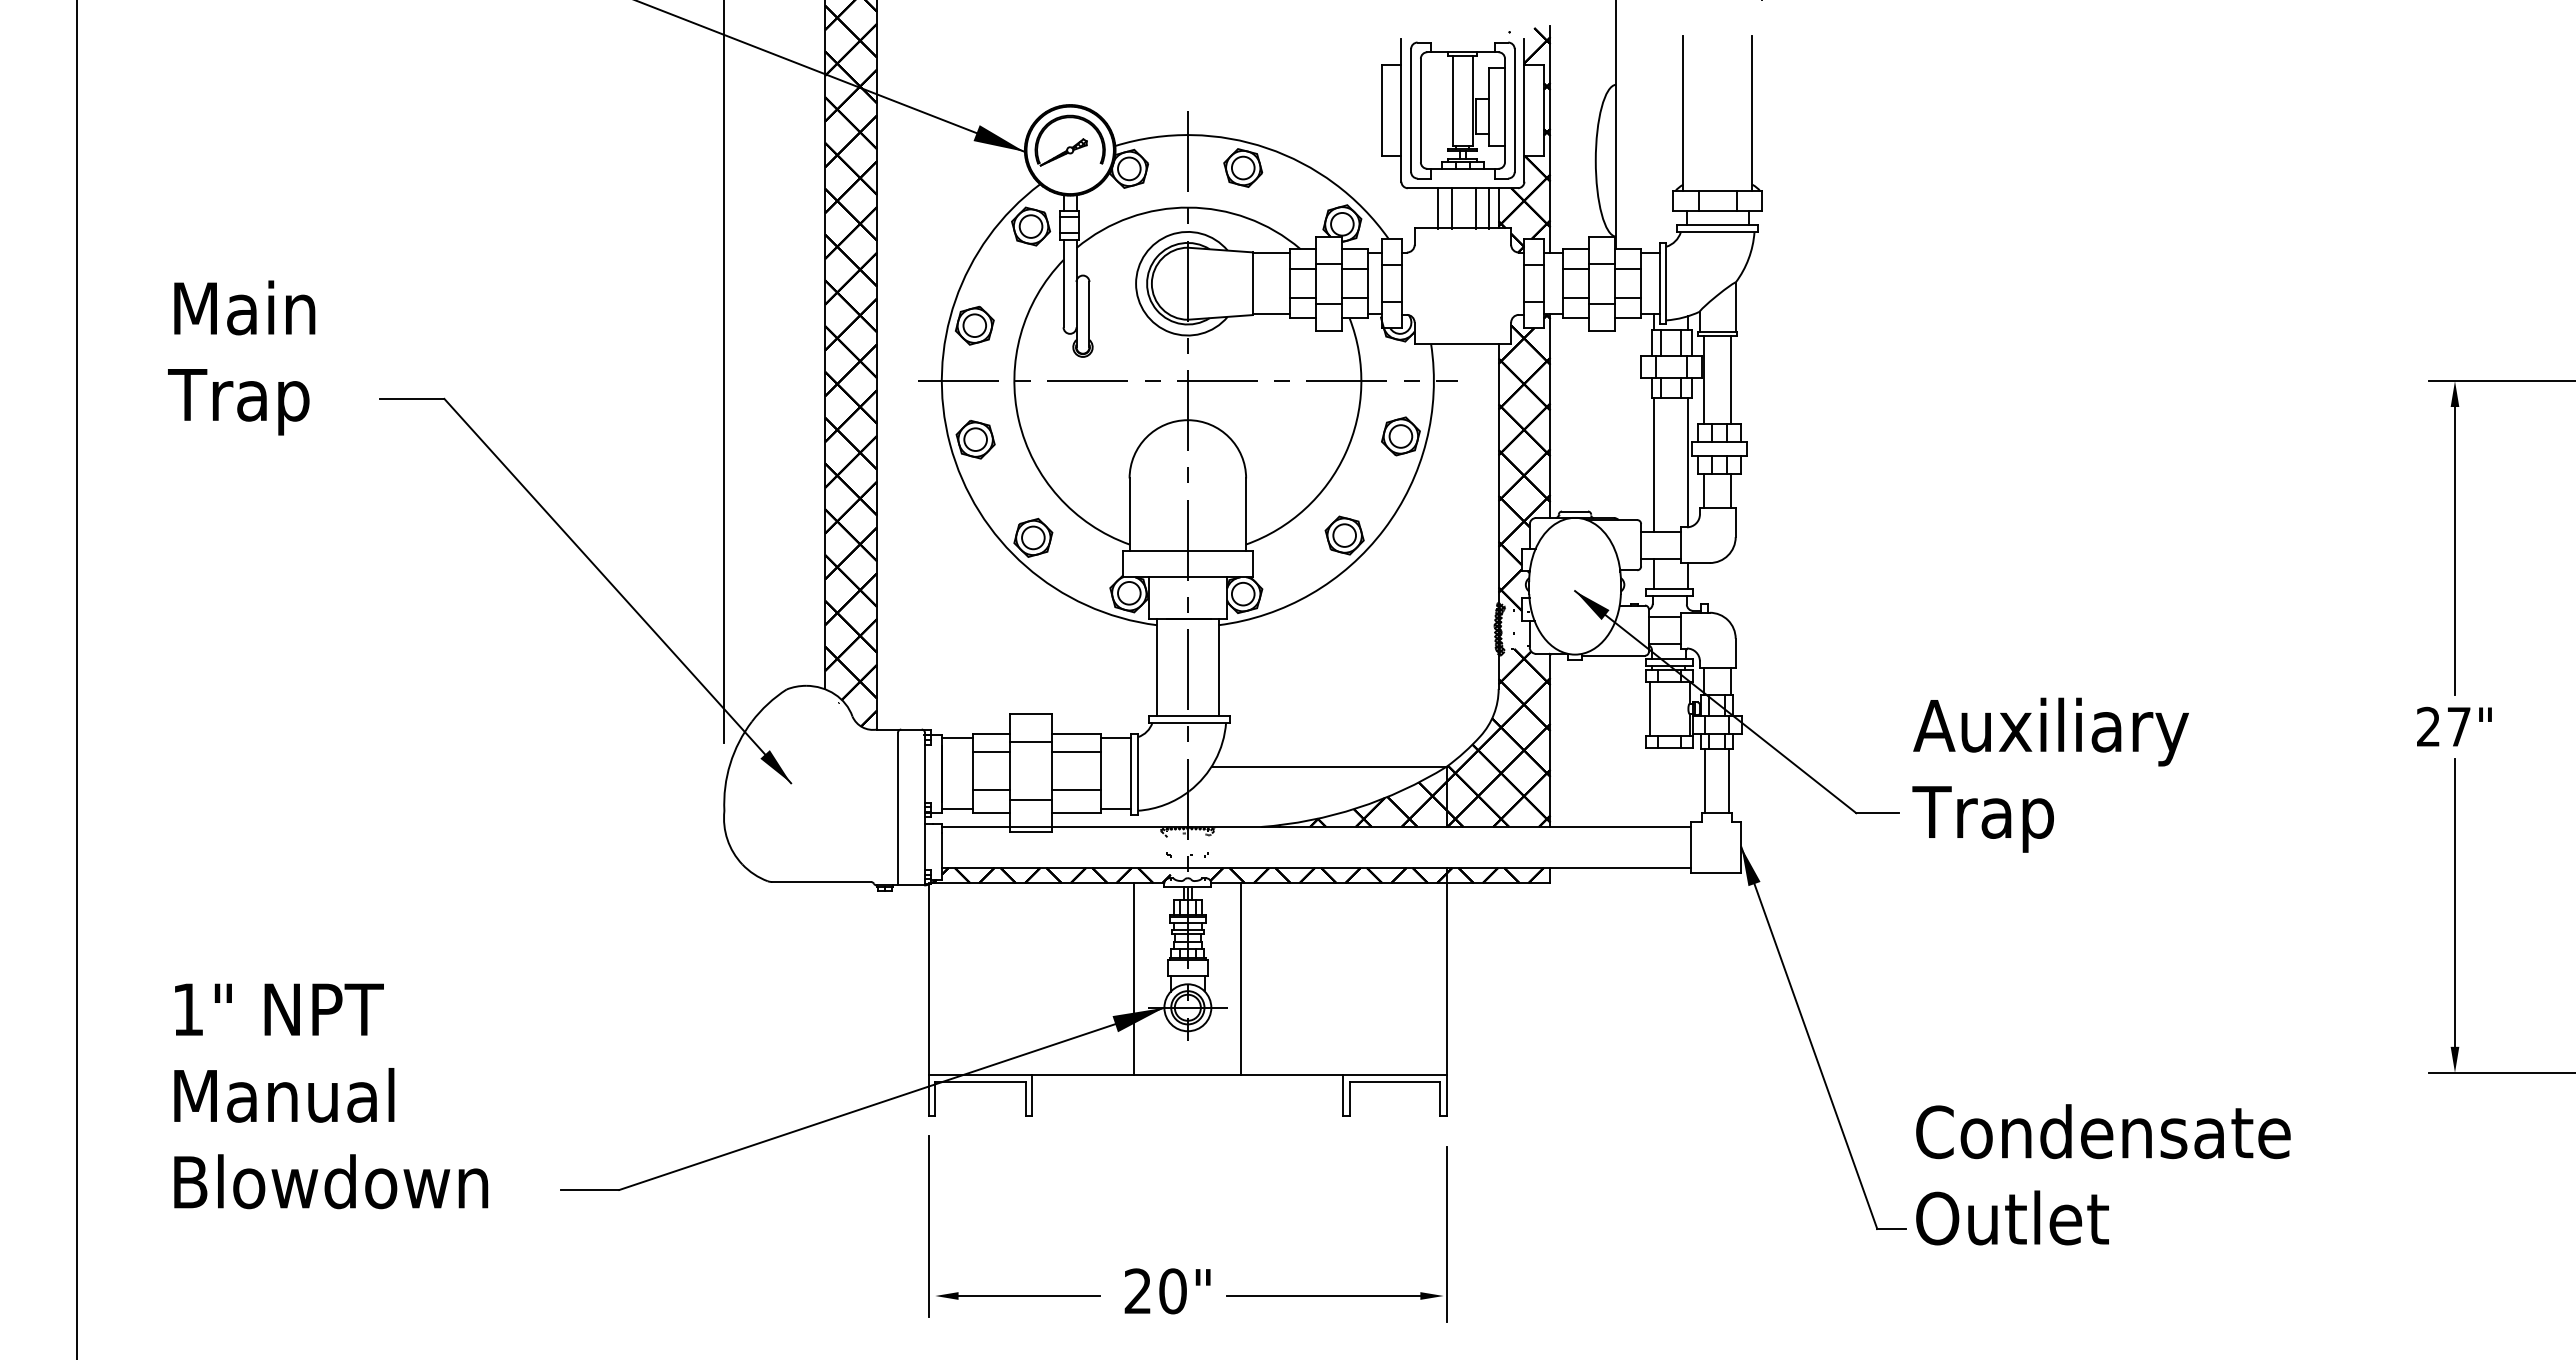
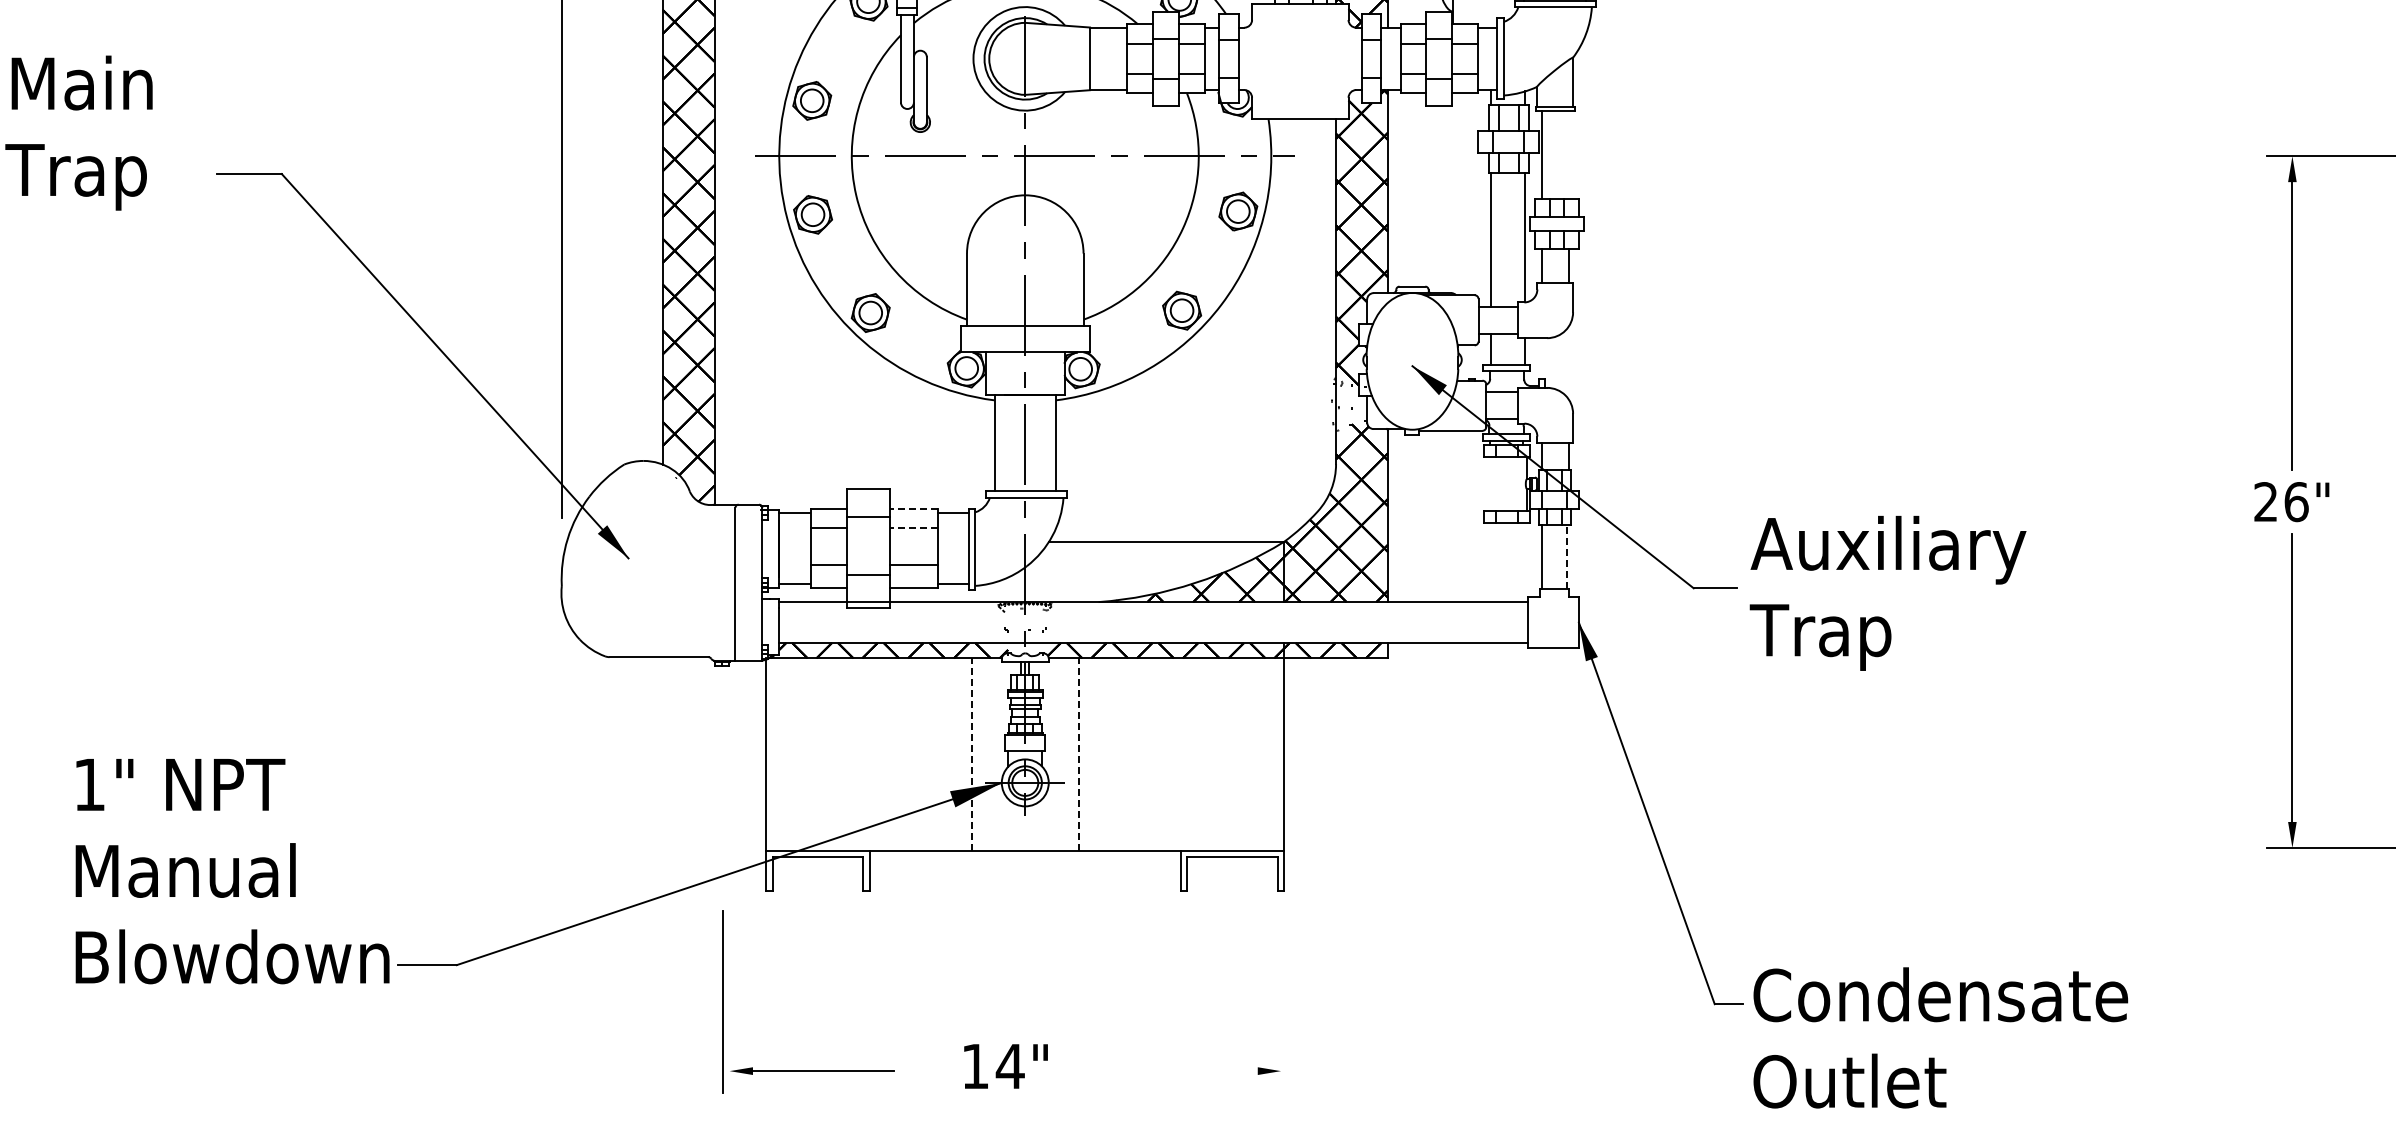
line: (1731, 379) -> (1568, 154), removed
hatch: (1499, 628) -> (1336, 403), removed
line: (1649, 708) -> (1486, 483), removed
text: (2459, 726) -> (2296, 501), 27" -> 26"
line: (1076, 734) -> (913, 509), solid -> dashed
line: (1076, 752) -> (913, 527), solid -> dashed
text: (2050, 774) -> (1887, 592), moved
line: (1729, 781) -> (1566, 556), solid -> dashed
line: (1134, 978) -> (971, 753), solid -> dashed
line: (1241, 978) -> (1078, 753), solid -> dashed
text: (331, 1096) -> (232, 871), moved
text: (2103, 1174) -> (1940, 1037), moved
line: (1446, 1234) -> (1283, 1009), removed
text: (1155, 1291) -> (992, 1066), 20" -> 14"
part: (1014, 1295) -> (808, 1070), moved
line: (1323, 1296) -> (1160, 1071), removed

